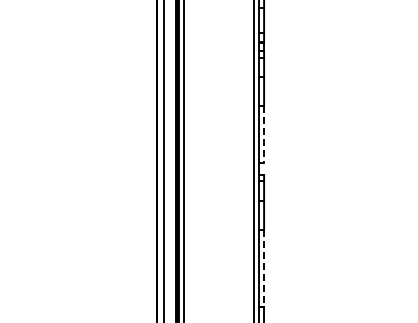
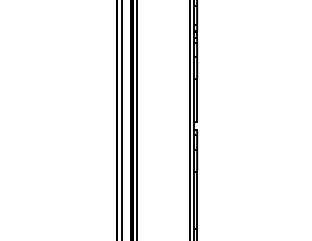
line: (264, 134) -> (197, 100), dashed -> solid
line: (264, 268) -> (197, 200), dashed -> solid

